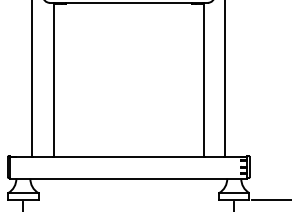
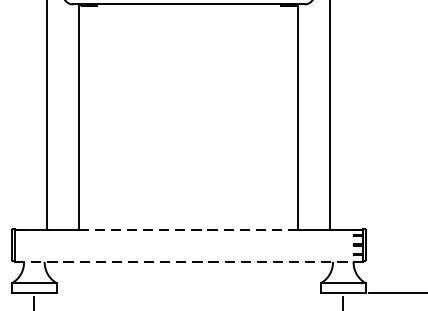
line: (128, 156) -> (188, 229), solid -> dashed
line: (128, 178) -> (188, 261), solid -> dashed

